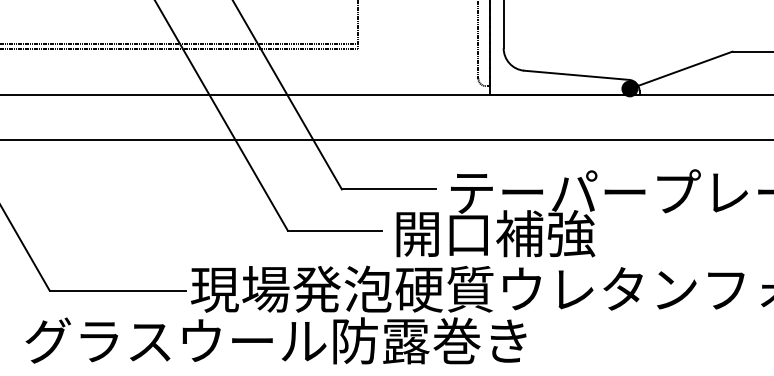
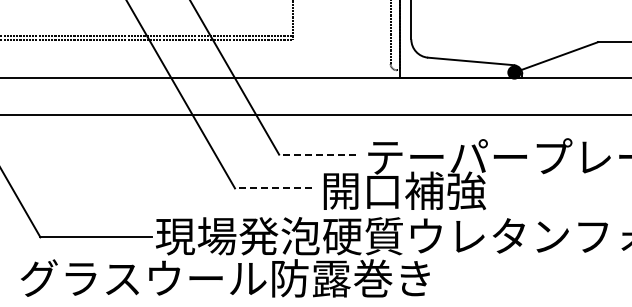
line: (388, 189) -> (317, 154), solid -> dashed
line: (334, 230) -> (273, 188), solid -> dashed

